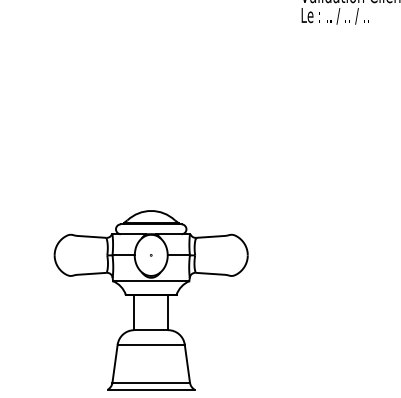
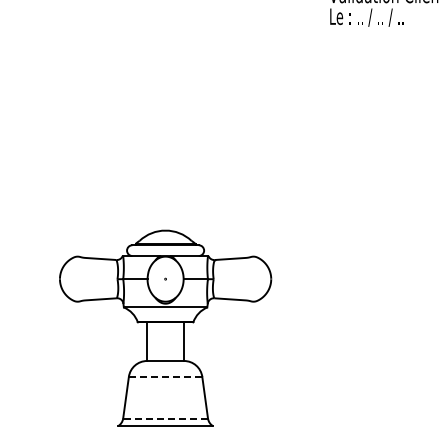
line: (151, 344) -> (165, 376), solid -> dashed
line: (151, 382) -> (165, 418), solid -> dashed

